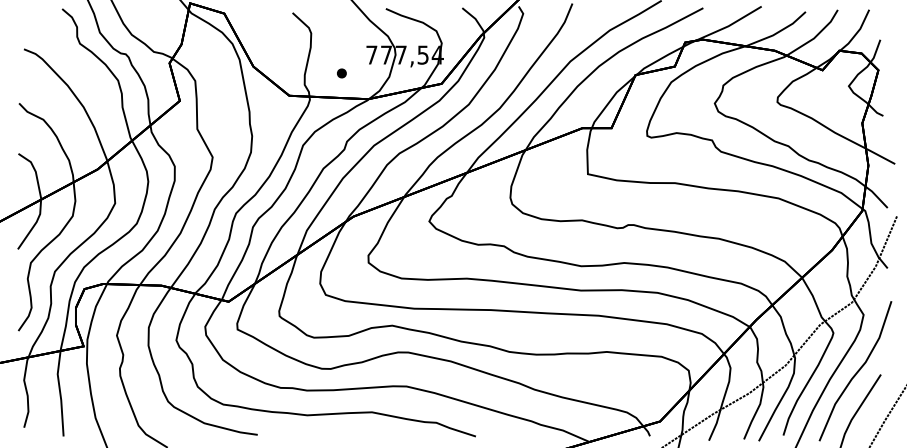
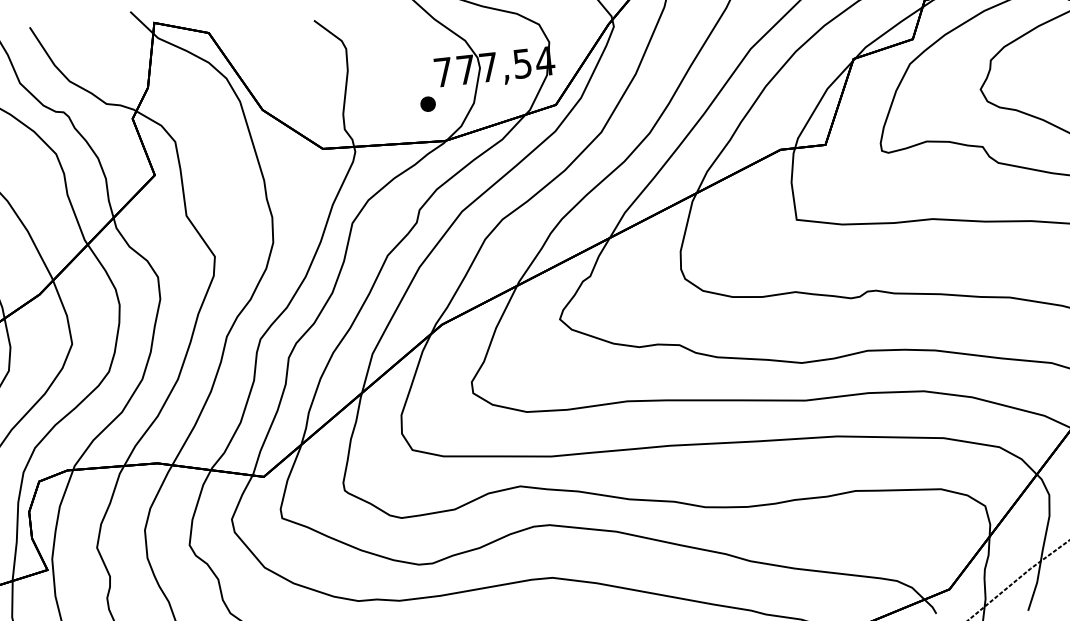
part: (341, 73) -> (427, 104), moved

